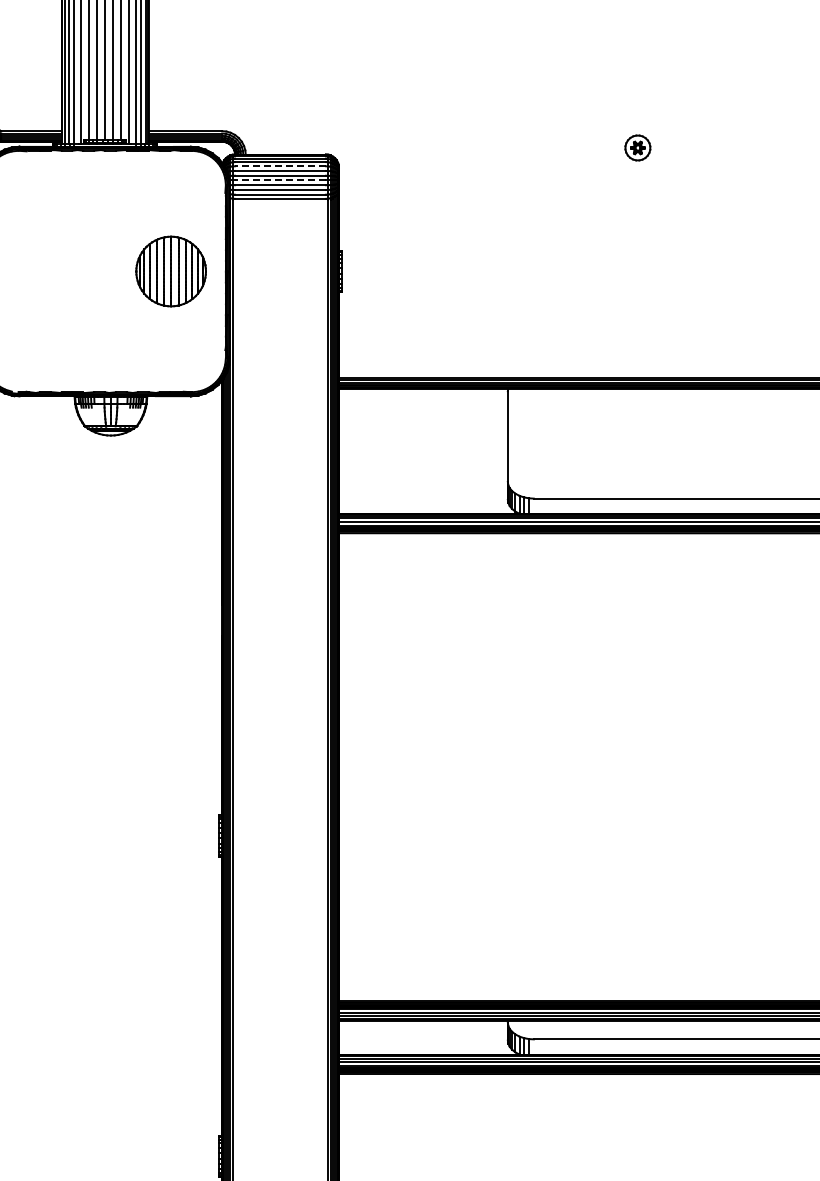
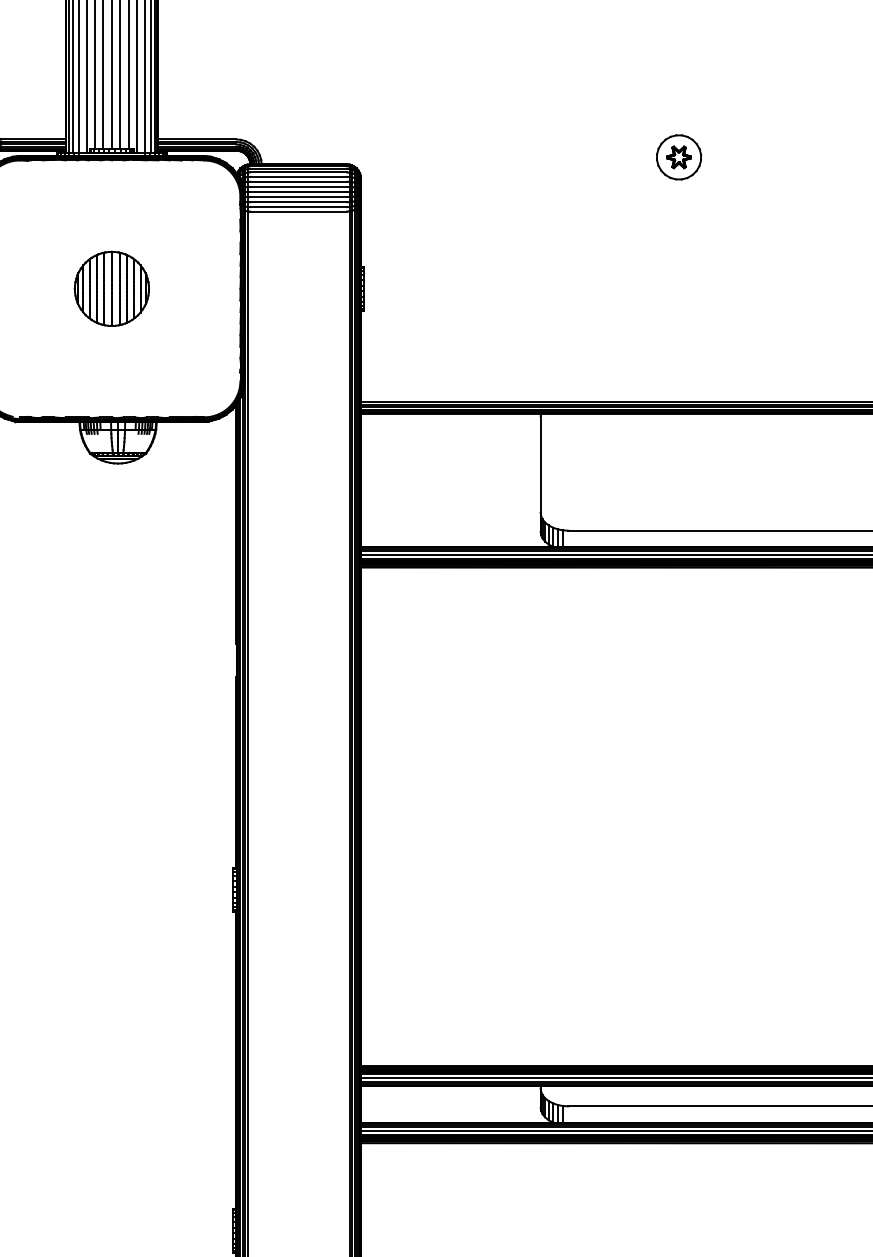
part: (637, 147) -> (678, 156), size x1.67
line: (279, 166) -> (297, 177), dashed -> solid
line: (279, 180) -> (297, 192), dashed -> solid
part: (170, 271) -> (111, 288), moved

